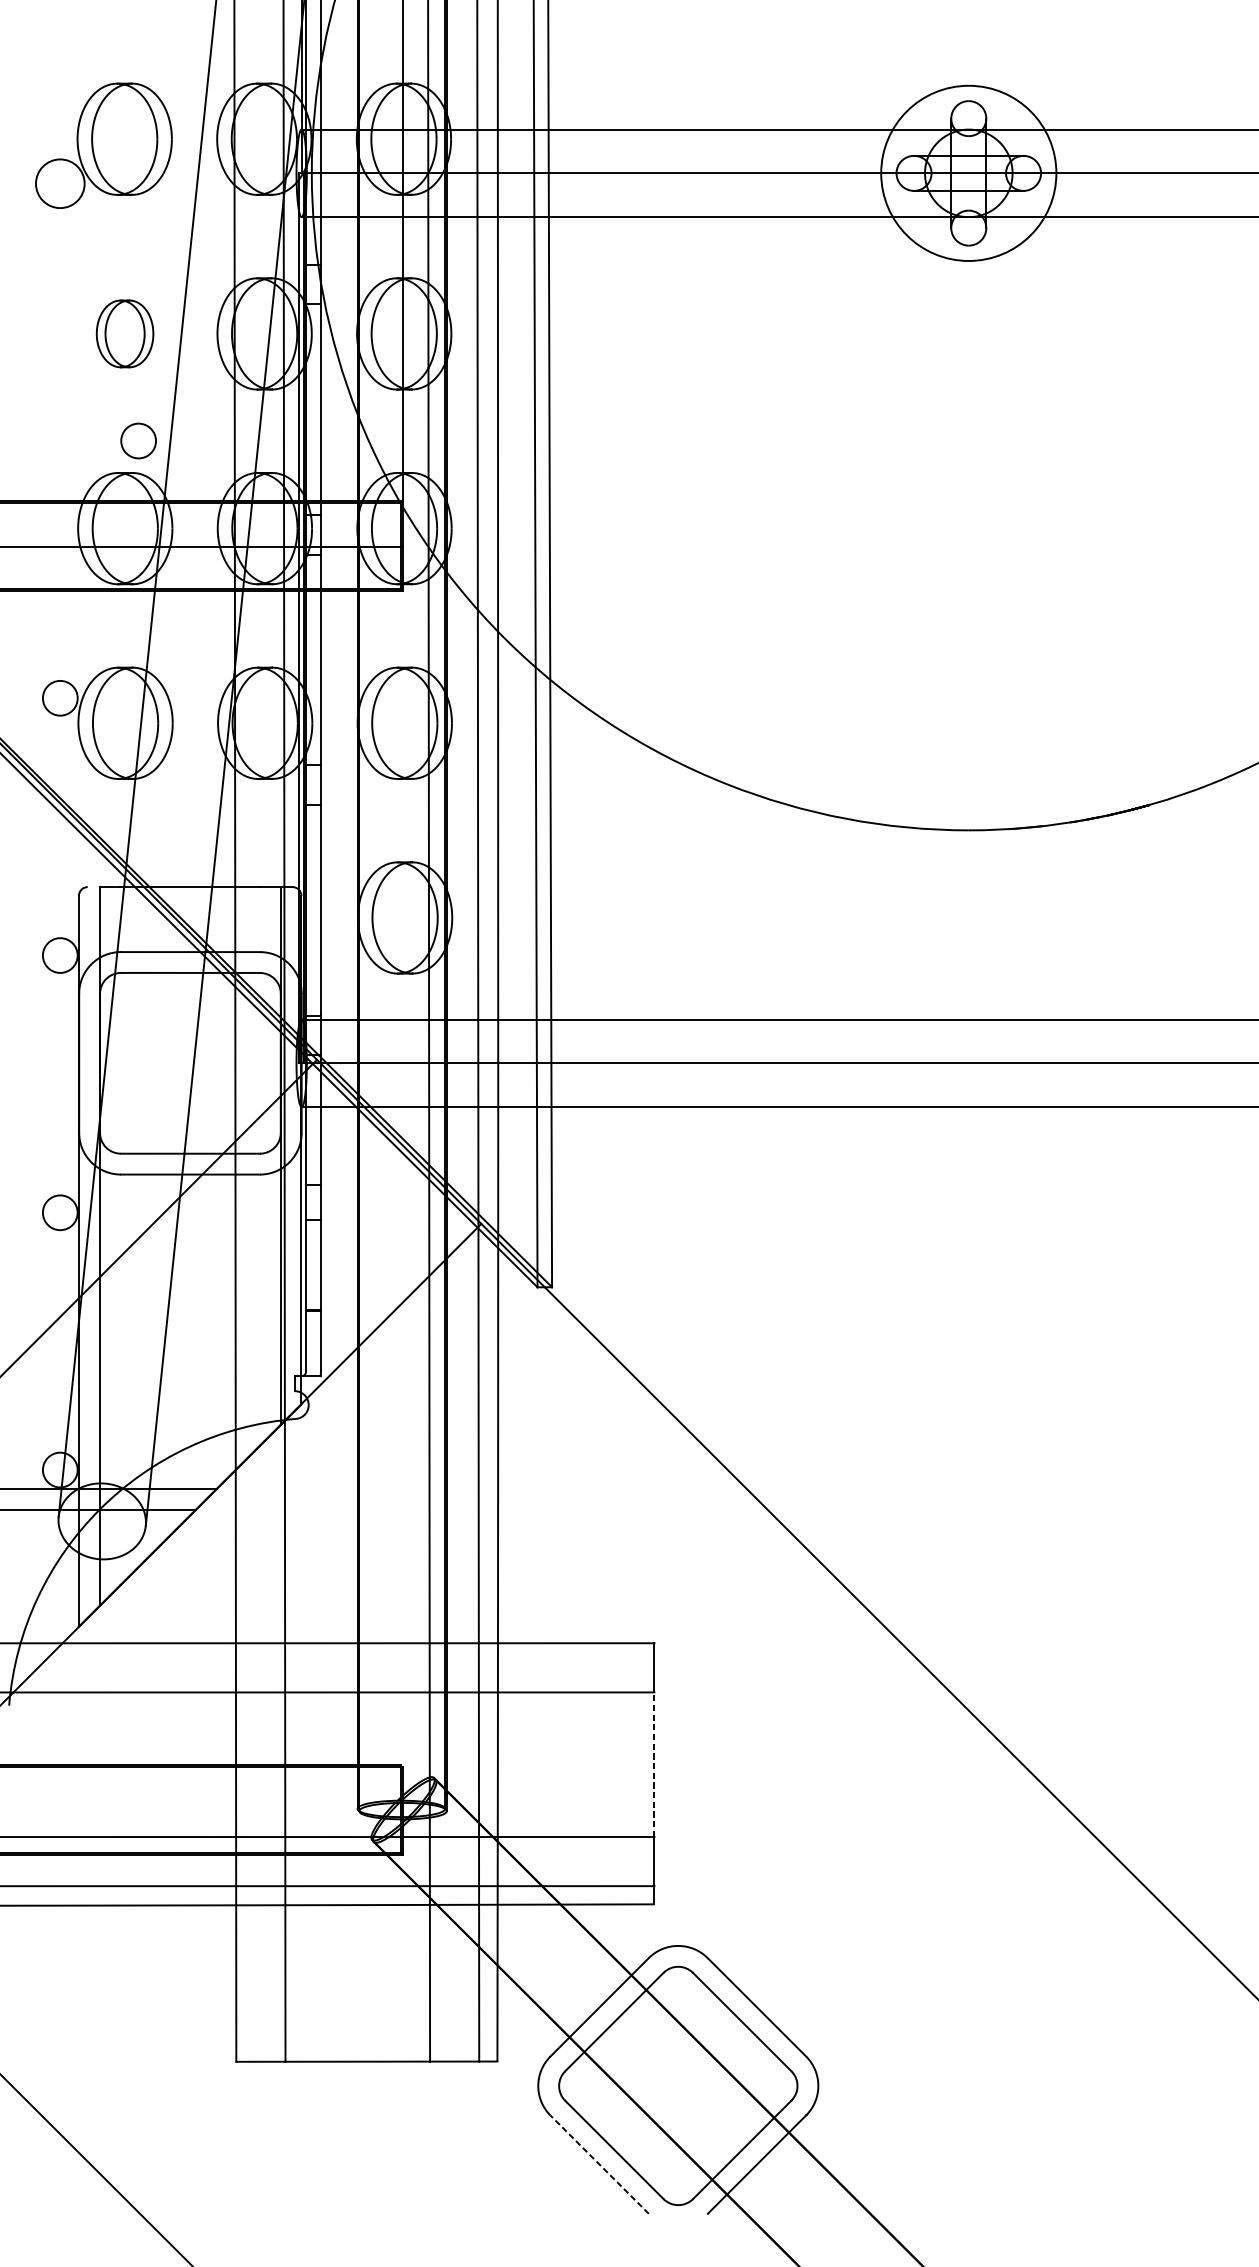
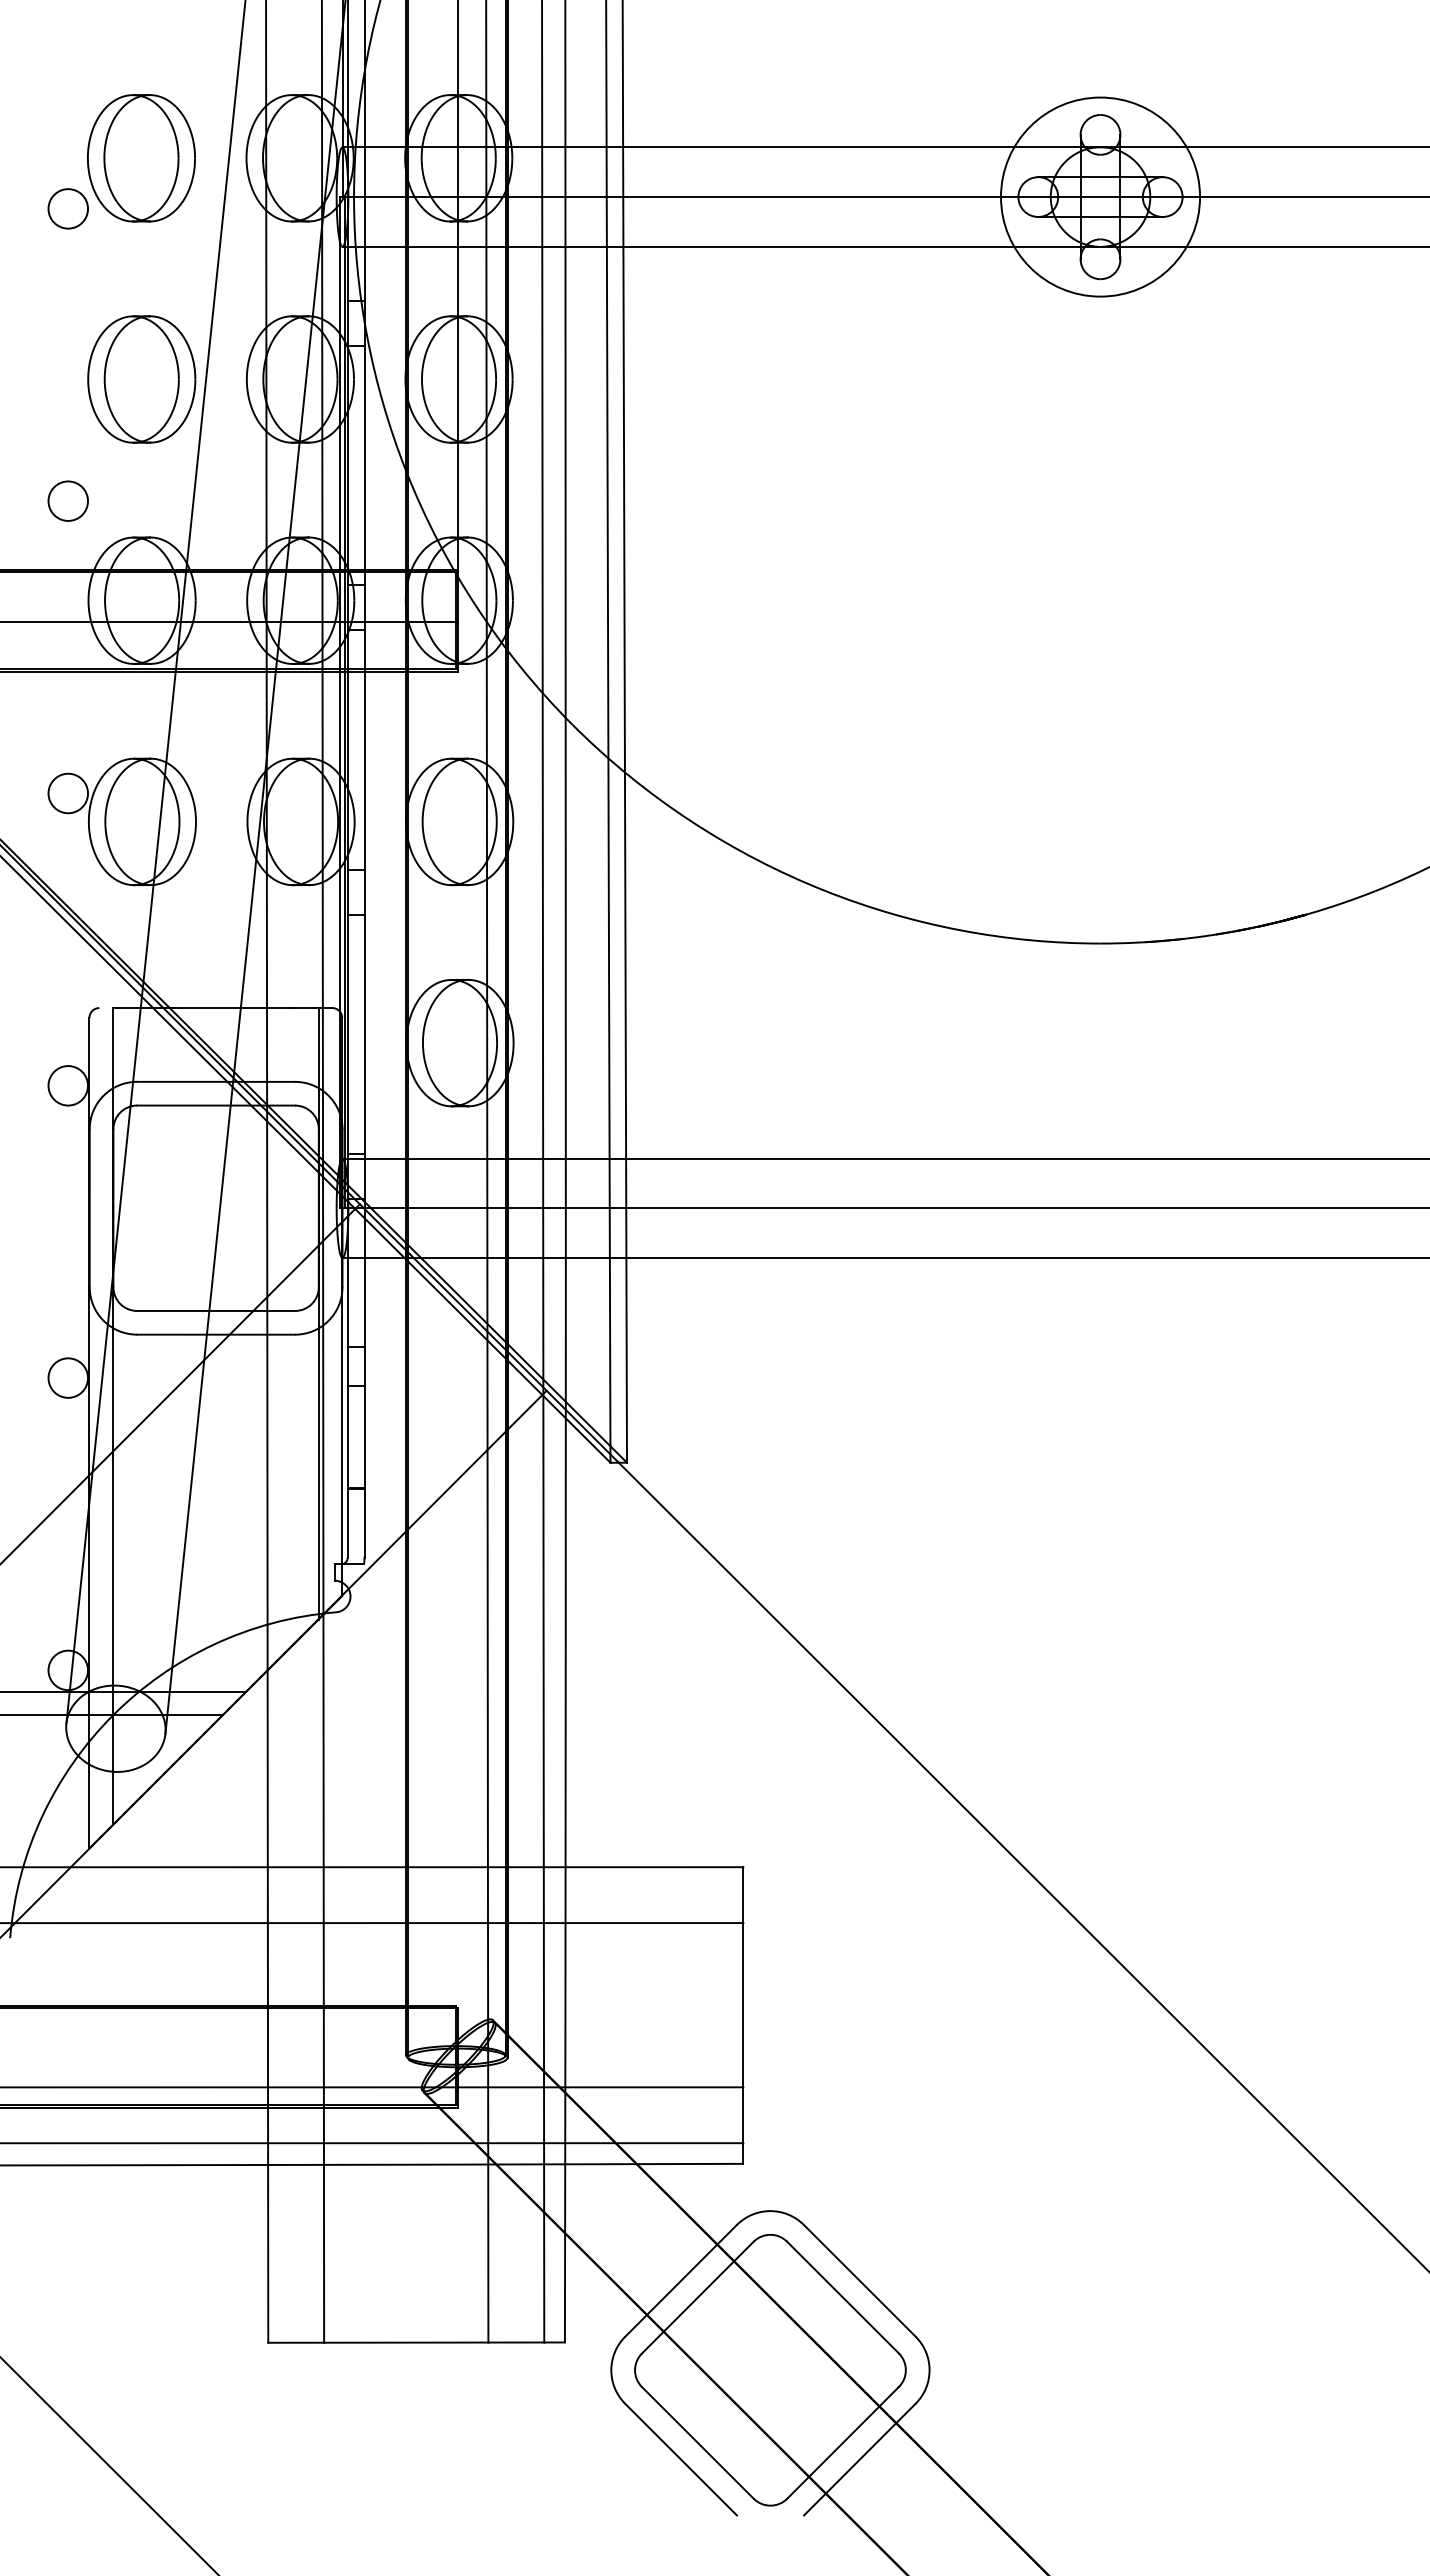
circle: (60, 183) -> (68, 208), size x0.71
part: (124, 333) -> (141, 379), size x1.67
circle: (137, 440) -> (67, 500), moved
line: (654, 1764) -> (743, 2004), dashed -> solid
line: (599, 2164) -> (680, 2459), dashed -> solid

